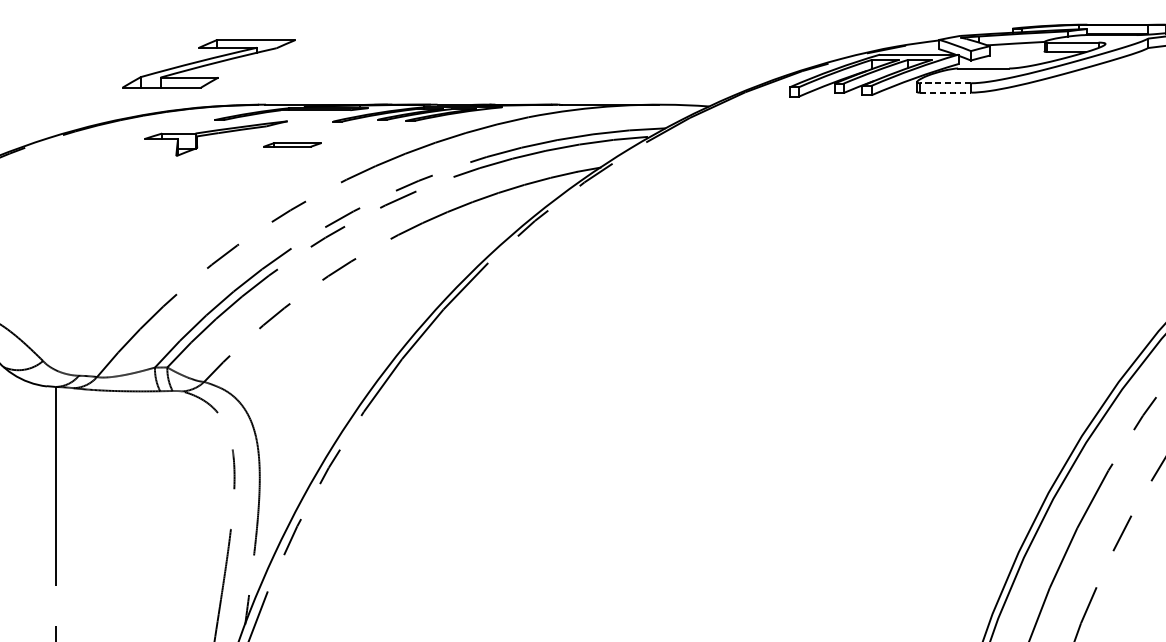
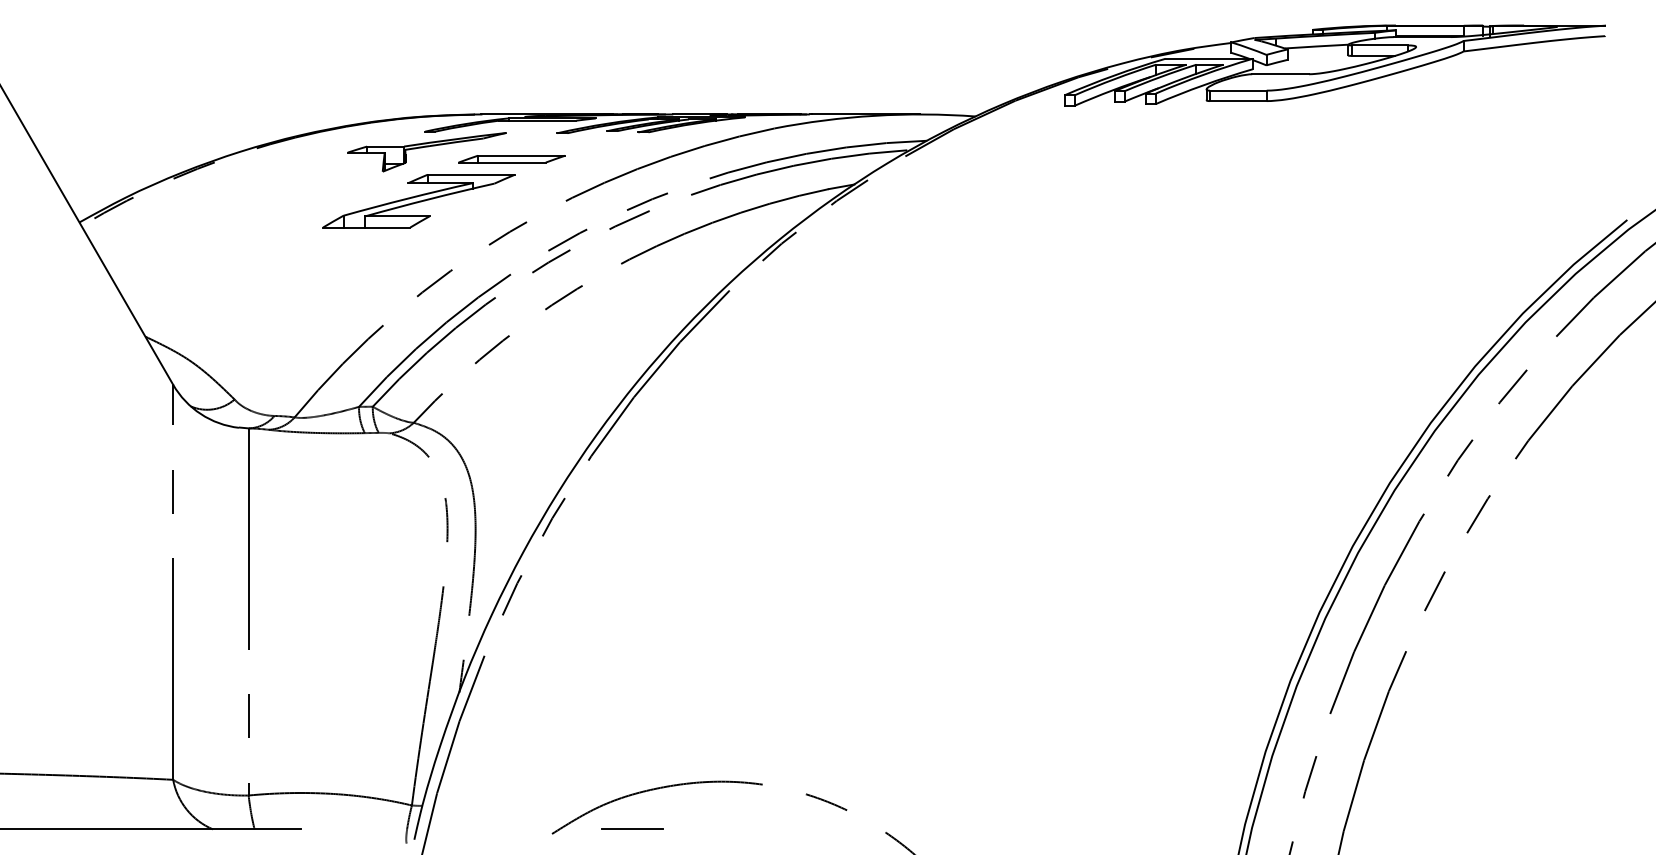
part: (208, 64) -> (418, 201), moved
line: (944, 83) -> (1237, 90), dashed -> solid
line: (945, 93) -> (1238, 101), dashed -> solid
part: (292, 145) -> (511, 159), size x1.67

